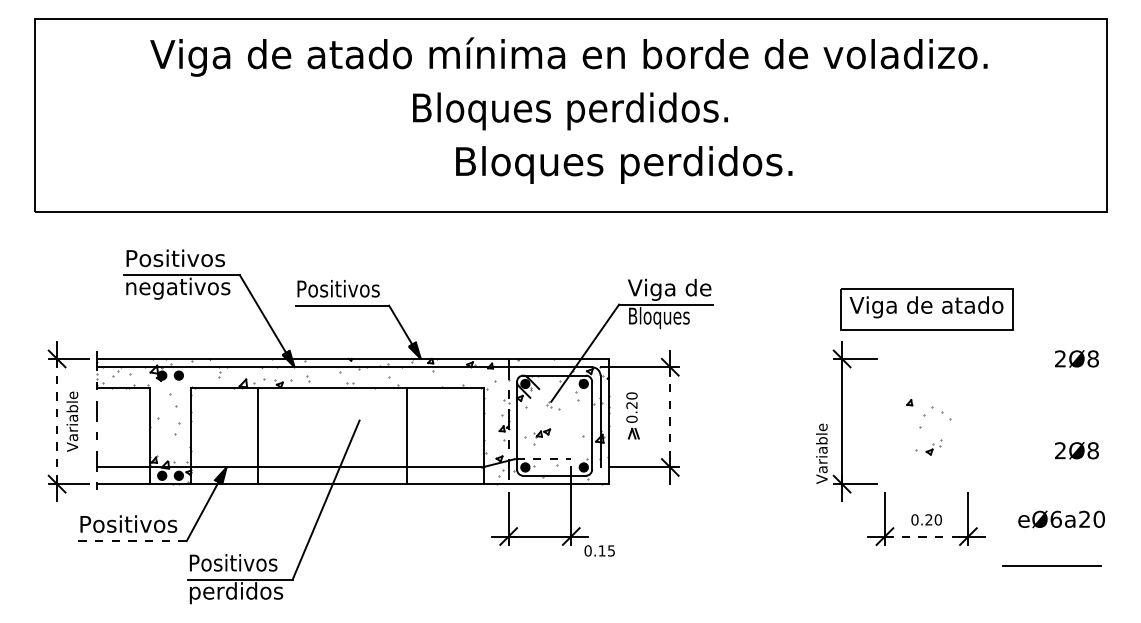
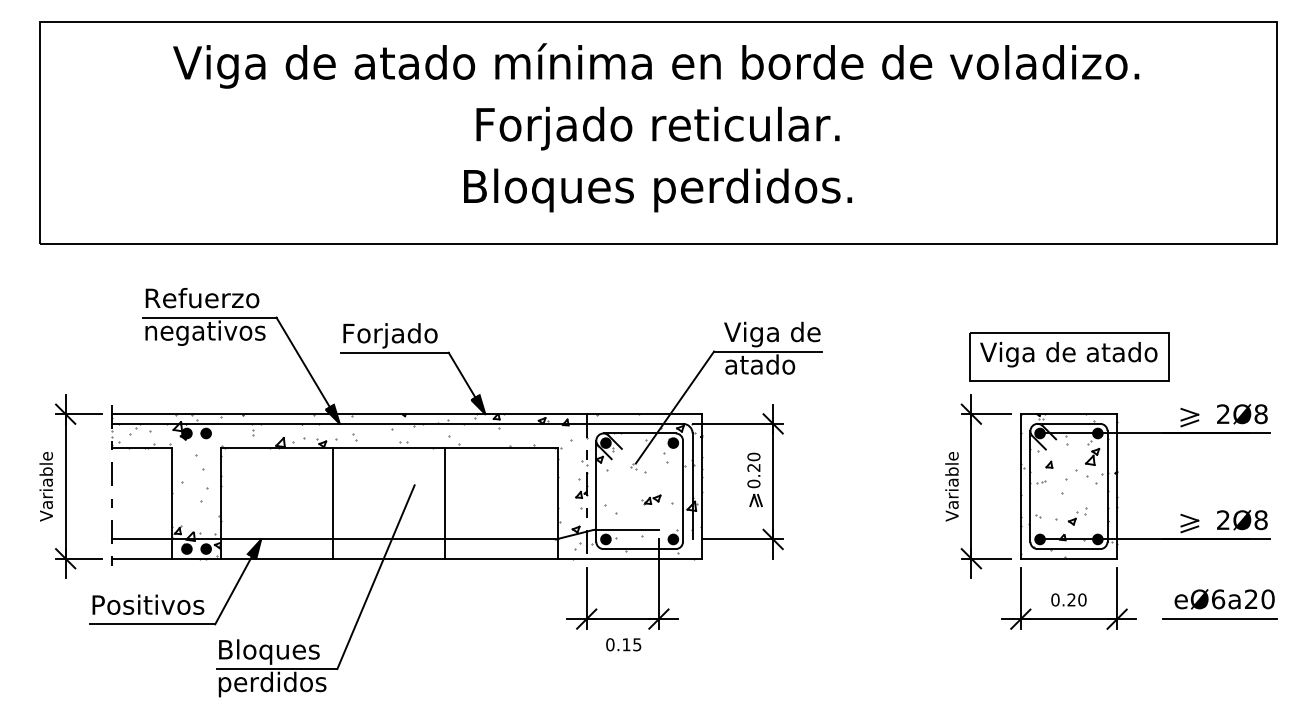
text: (570, 111) -> (657, 128), Bloques perdidos. -> Forjado reticular.
text: (623, 165) -> (657, 190), moved
text: (176, 258) -> (203, 298), Positivos -> Refuerzo
text: (338, 290) -> (390, 335), Positivos -> Forjado
text: (659, 317) -> (760, 366), Bloques -> atado
part: (632, 415) -> (754, 479), moved
line: (670, 417) -> (773, 481), dashed -> solid
part: (968, 418) -> (1117, 483), added
line: (56, 420) -> (65, 485), dashed -> solid
text: (71, 421) -> (45, 486), moved
part: (542, 432) -> (651, 499), moved
line: (257, 435) -> (332, 502), moved
line: (407, 435) -> (445, 502), moved
text: (821, 453) -> (951, 486), moved
line: (544, 458) -> (627, 529), dashed -> solid
line: (927, 536) -> (1069, 619), dashed -> solid
line: (132, 541) -> (152, 624), dashed -> solid
text: (599, 550) -> (623, 644), moved
text: (232, 564) -> (268, 651), Positivos -> Bloques
line: (1051, 565) -> (1219, 618), moved

